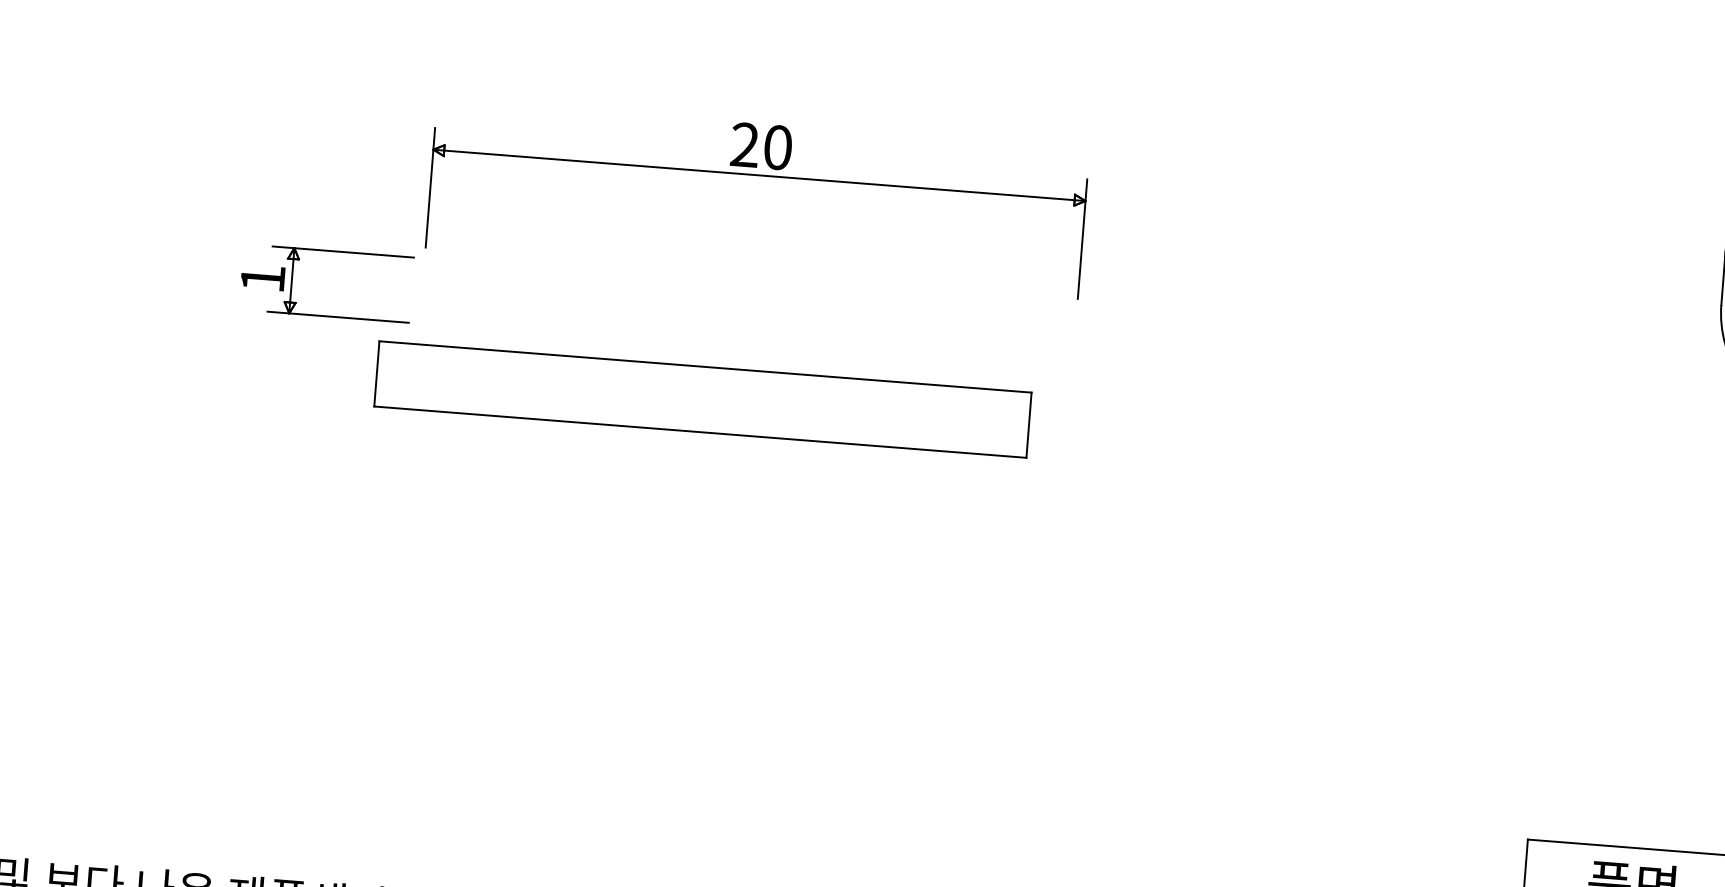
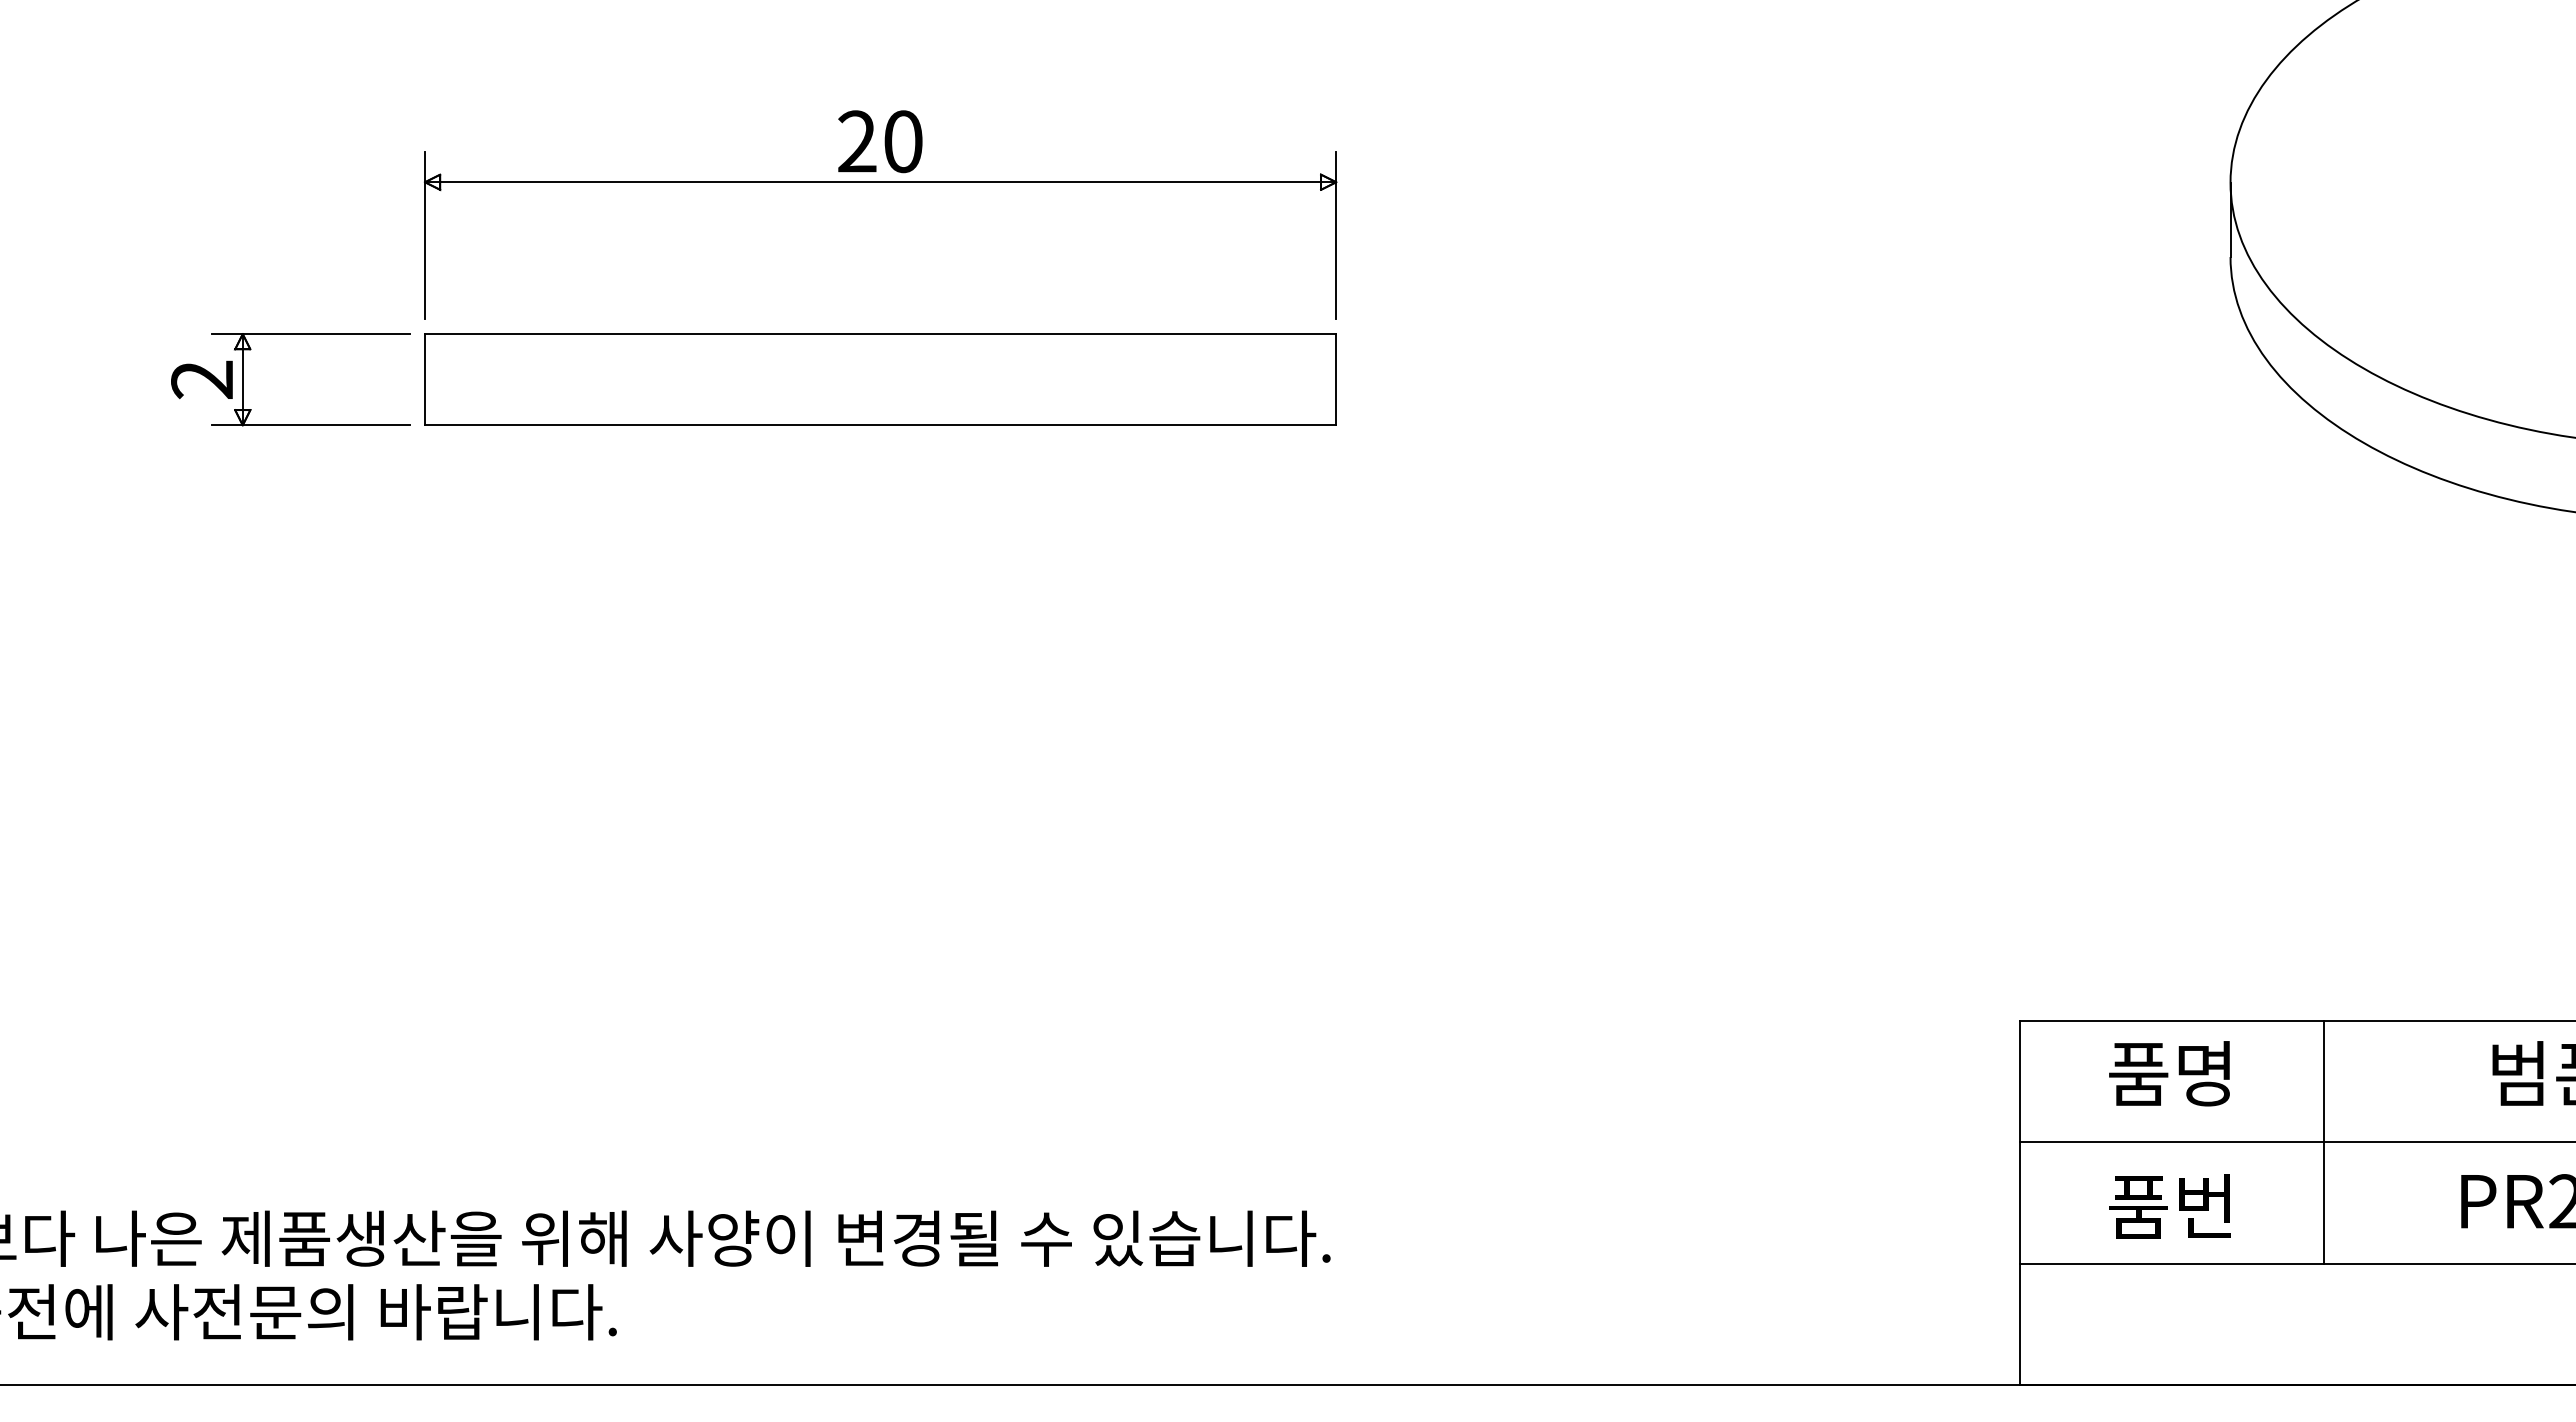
text: (262, 278) -> (201, 379), 1 -> 2
part: (702, 399) -> (880, 379), moved

